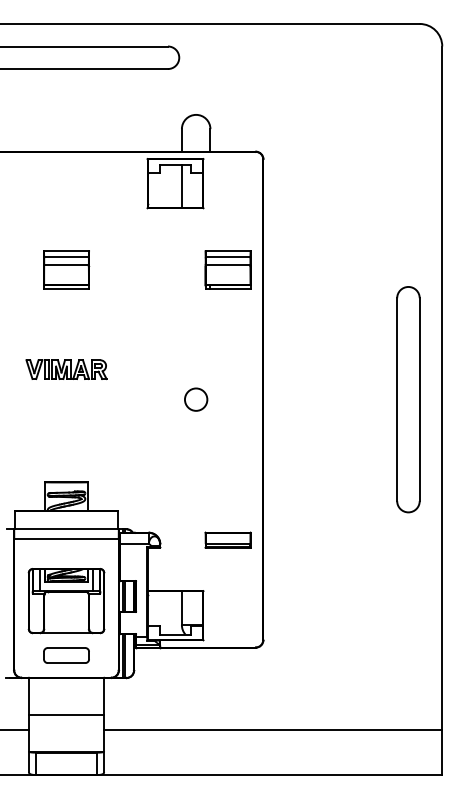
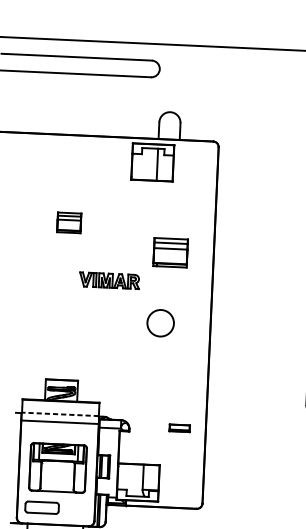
part: (66, 269) -> (69, 222), size x0.7
part: (227, 269) -> (170, 252), moved
part: (66, 369) -> (109, 280), moved
circle: (196, 399) -> (161, 323), size x1.6
line: (66, 528) -> (60, 414), solid -> dashed
part: (227, 539) -> (179, 427), size x0.6
part: (66, 655) -> (42, 507), moved

